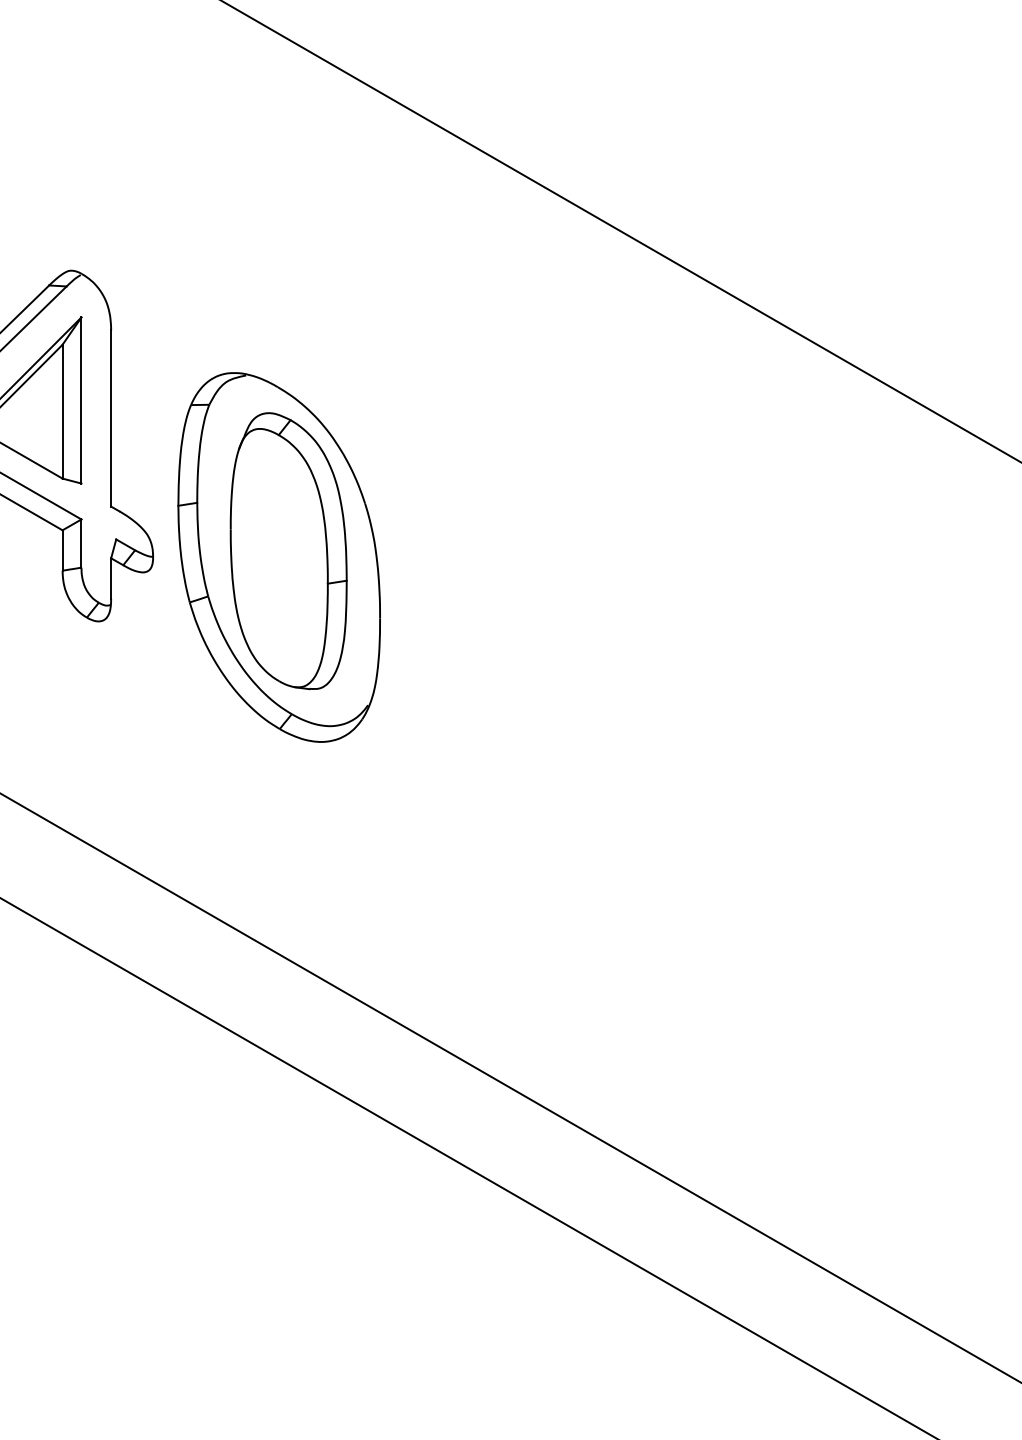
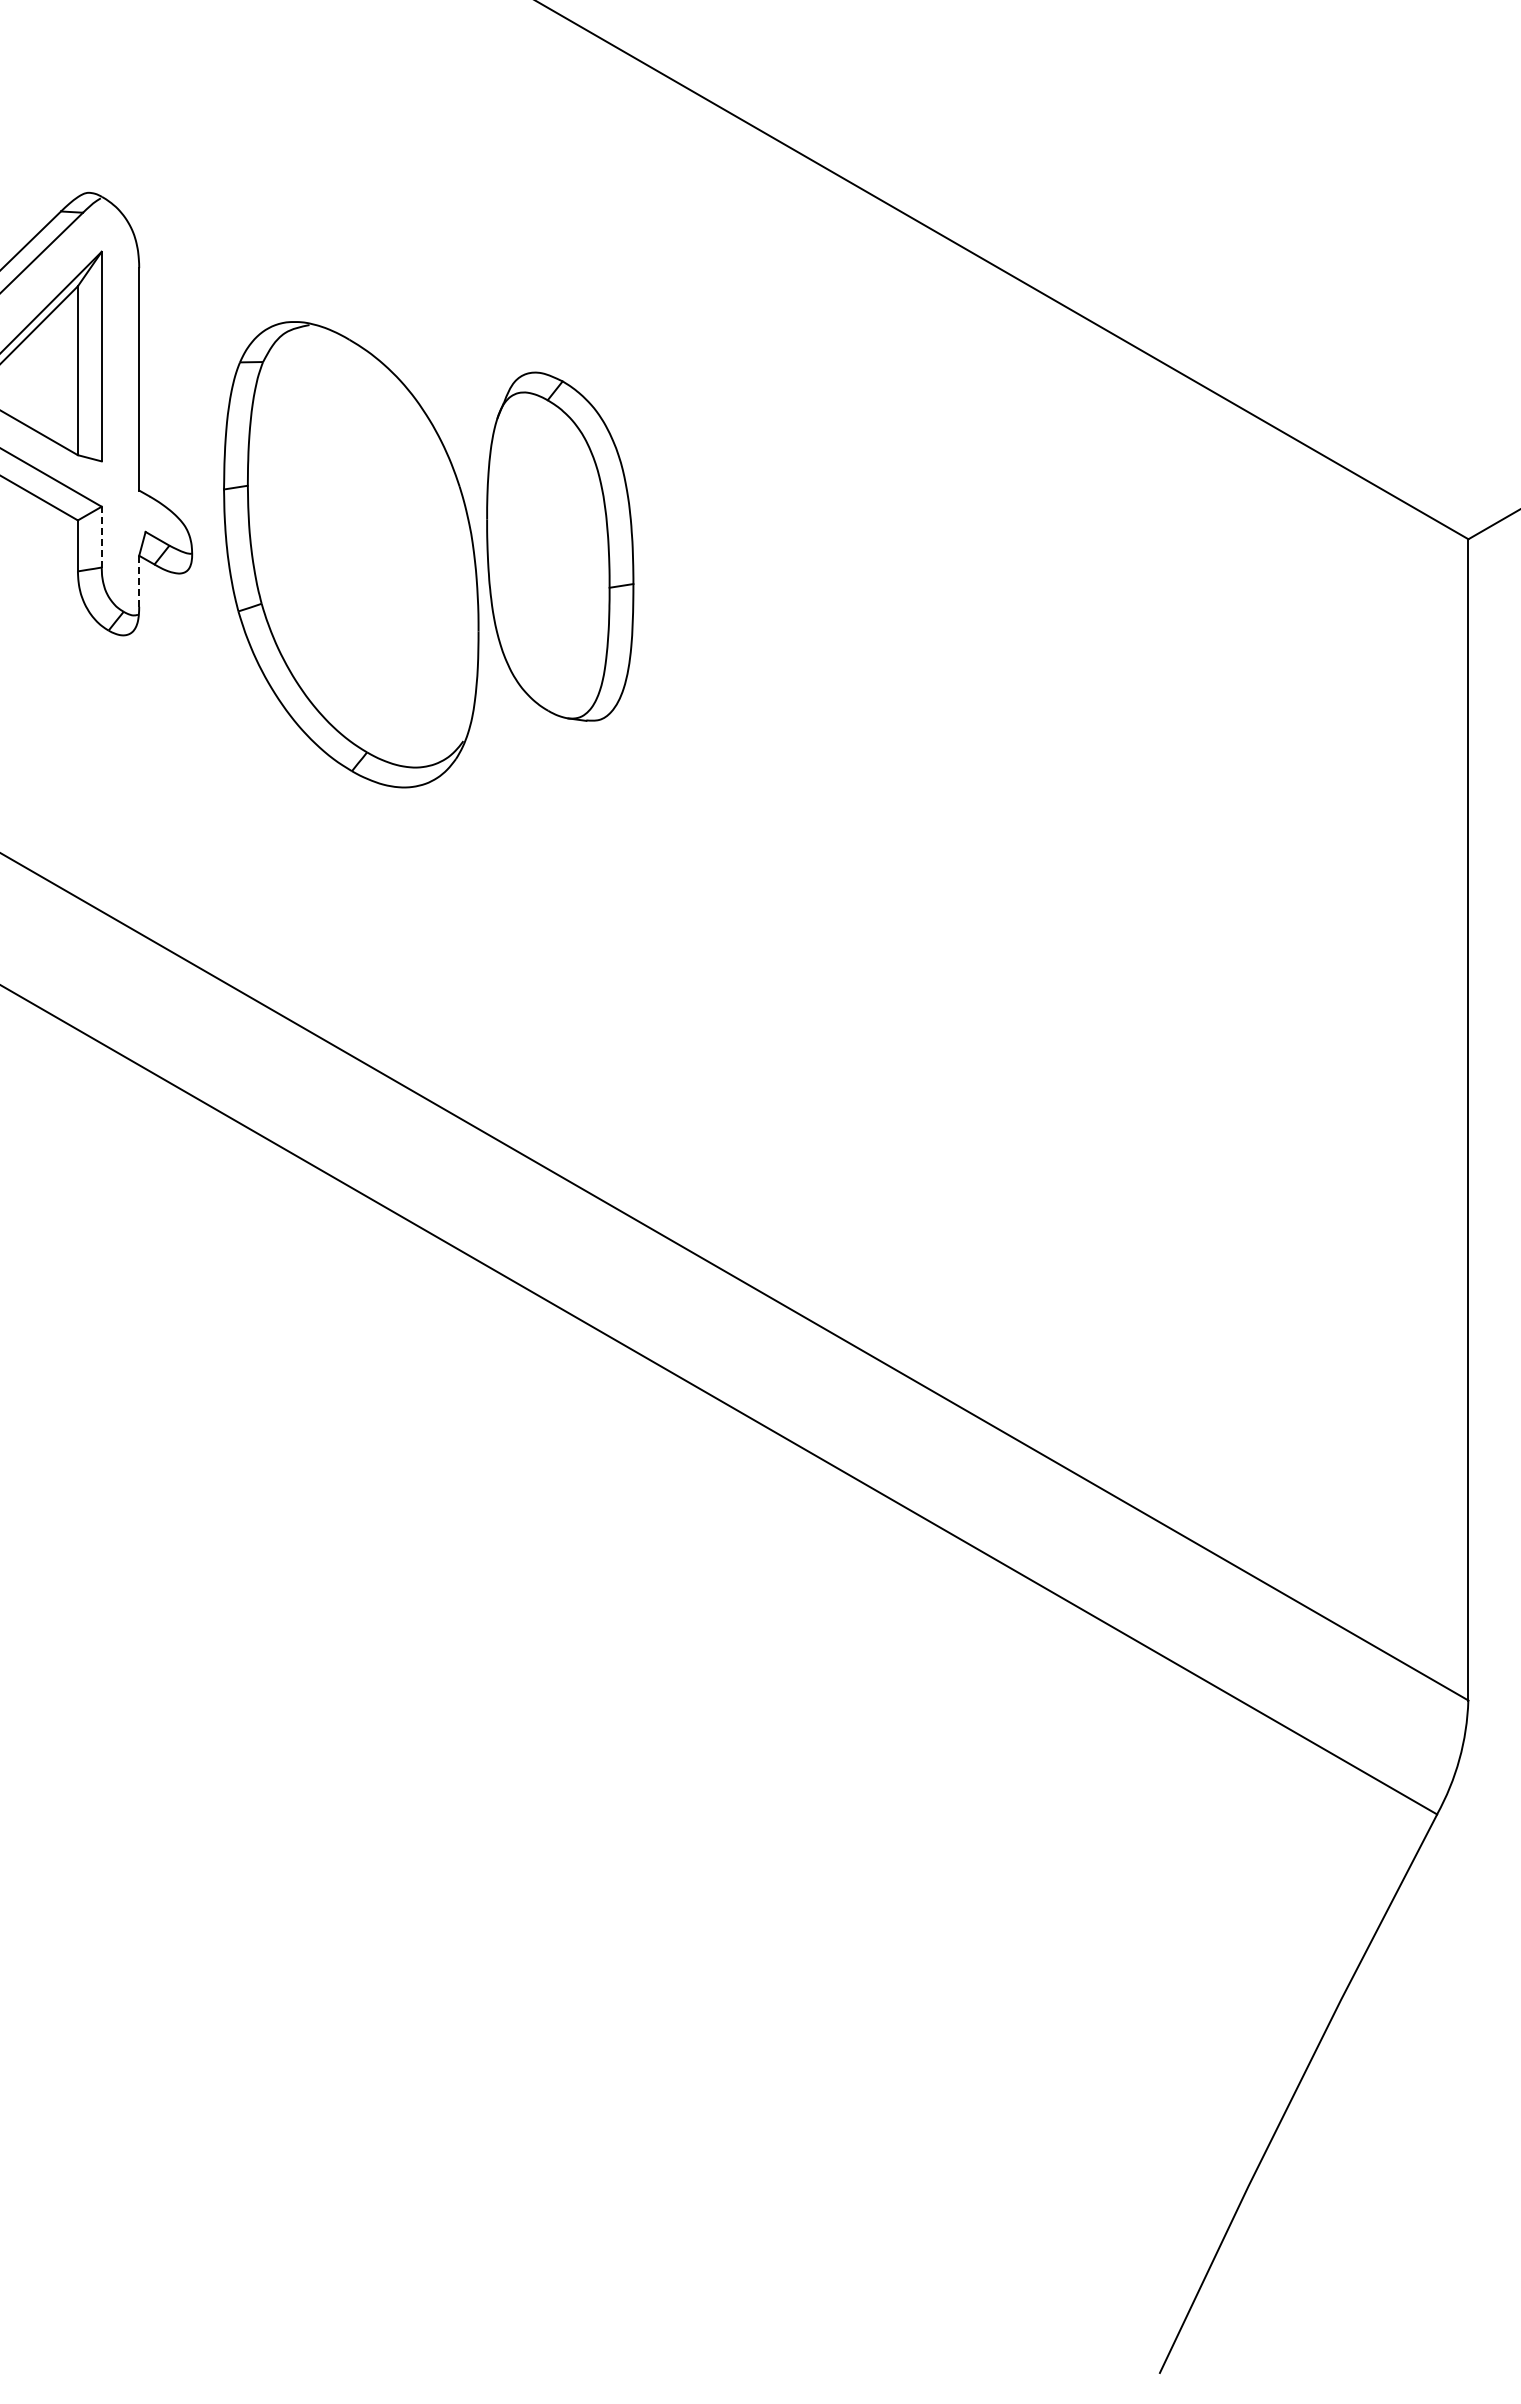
line: (81, 543) -> (101, 536), solid -> dashed
part: (288, 550) -> (560, 546), moved
line: (111, 578) -> (139, 581), solid -> dashed

